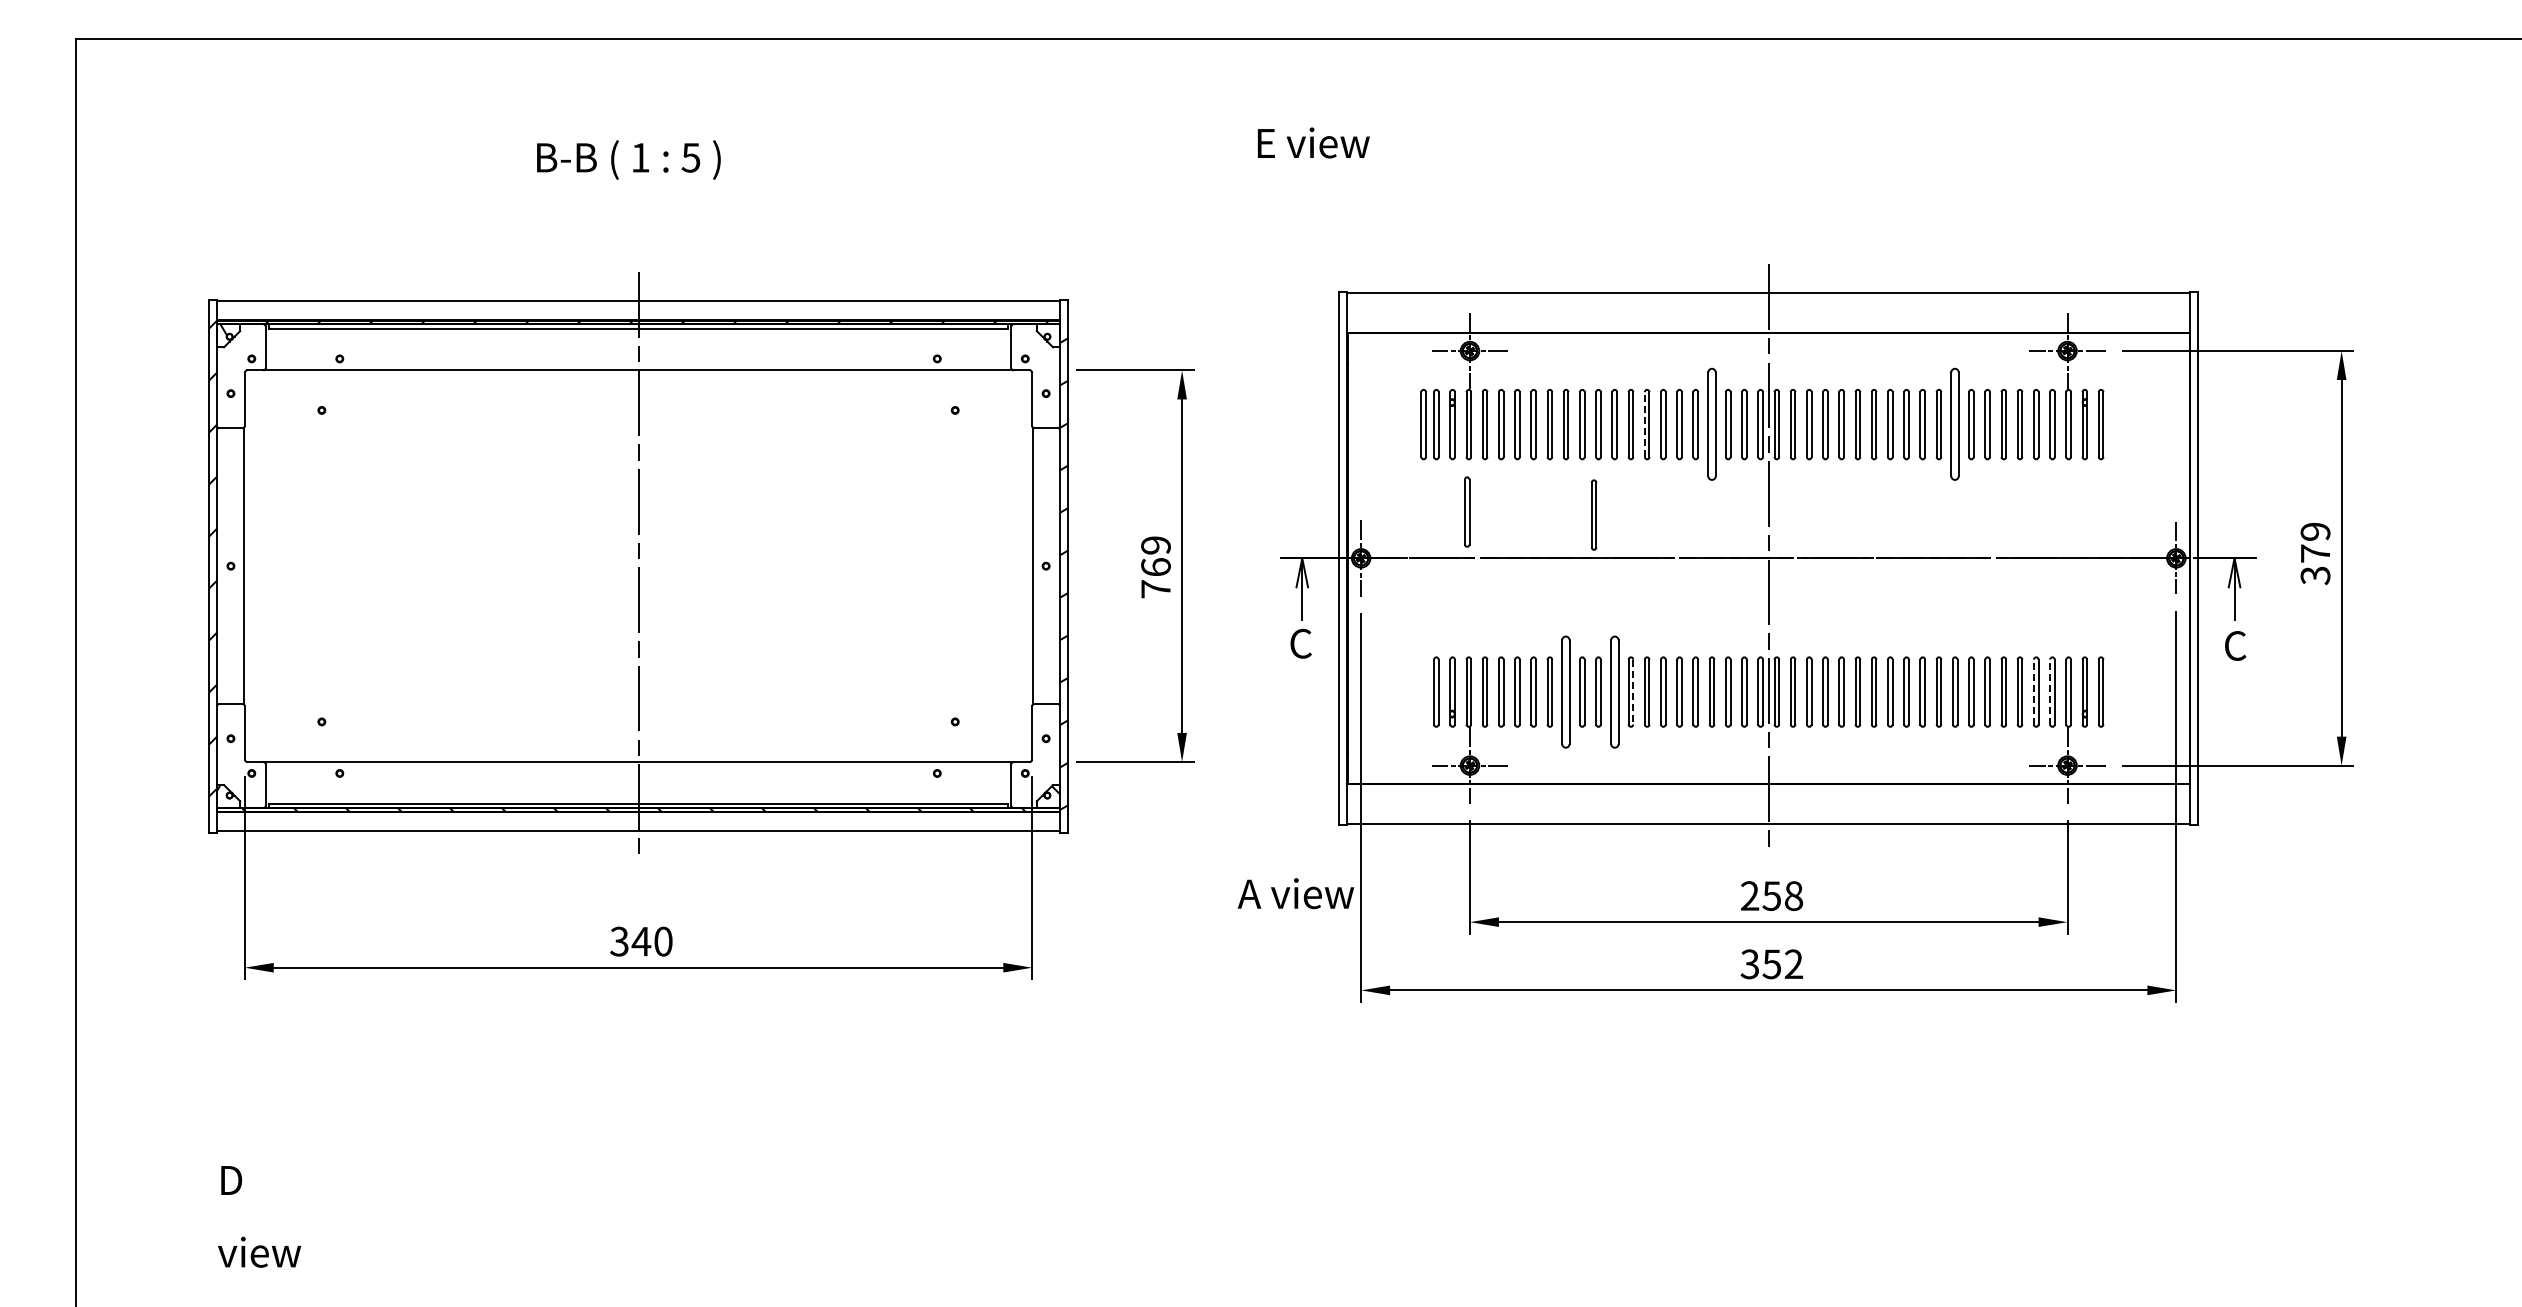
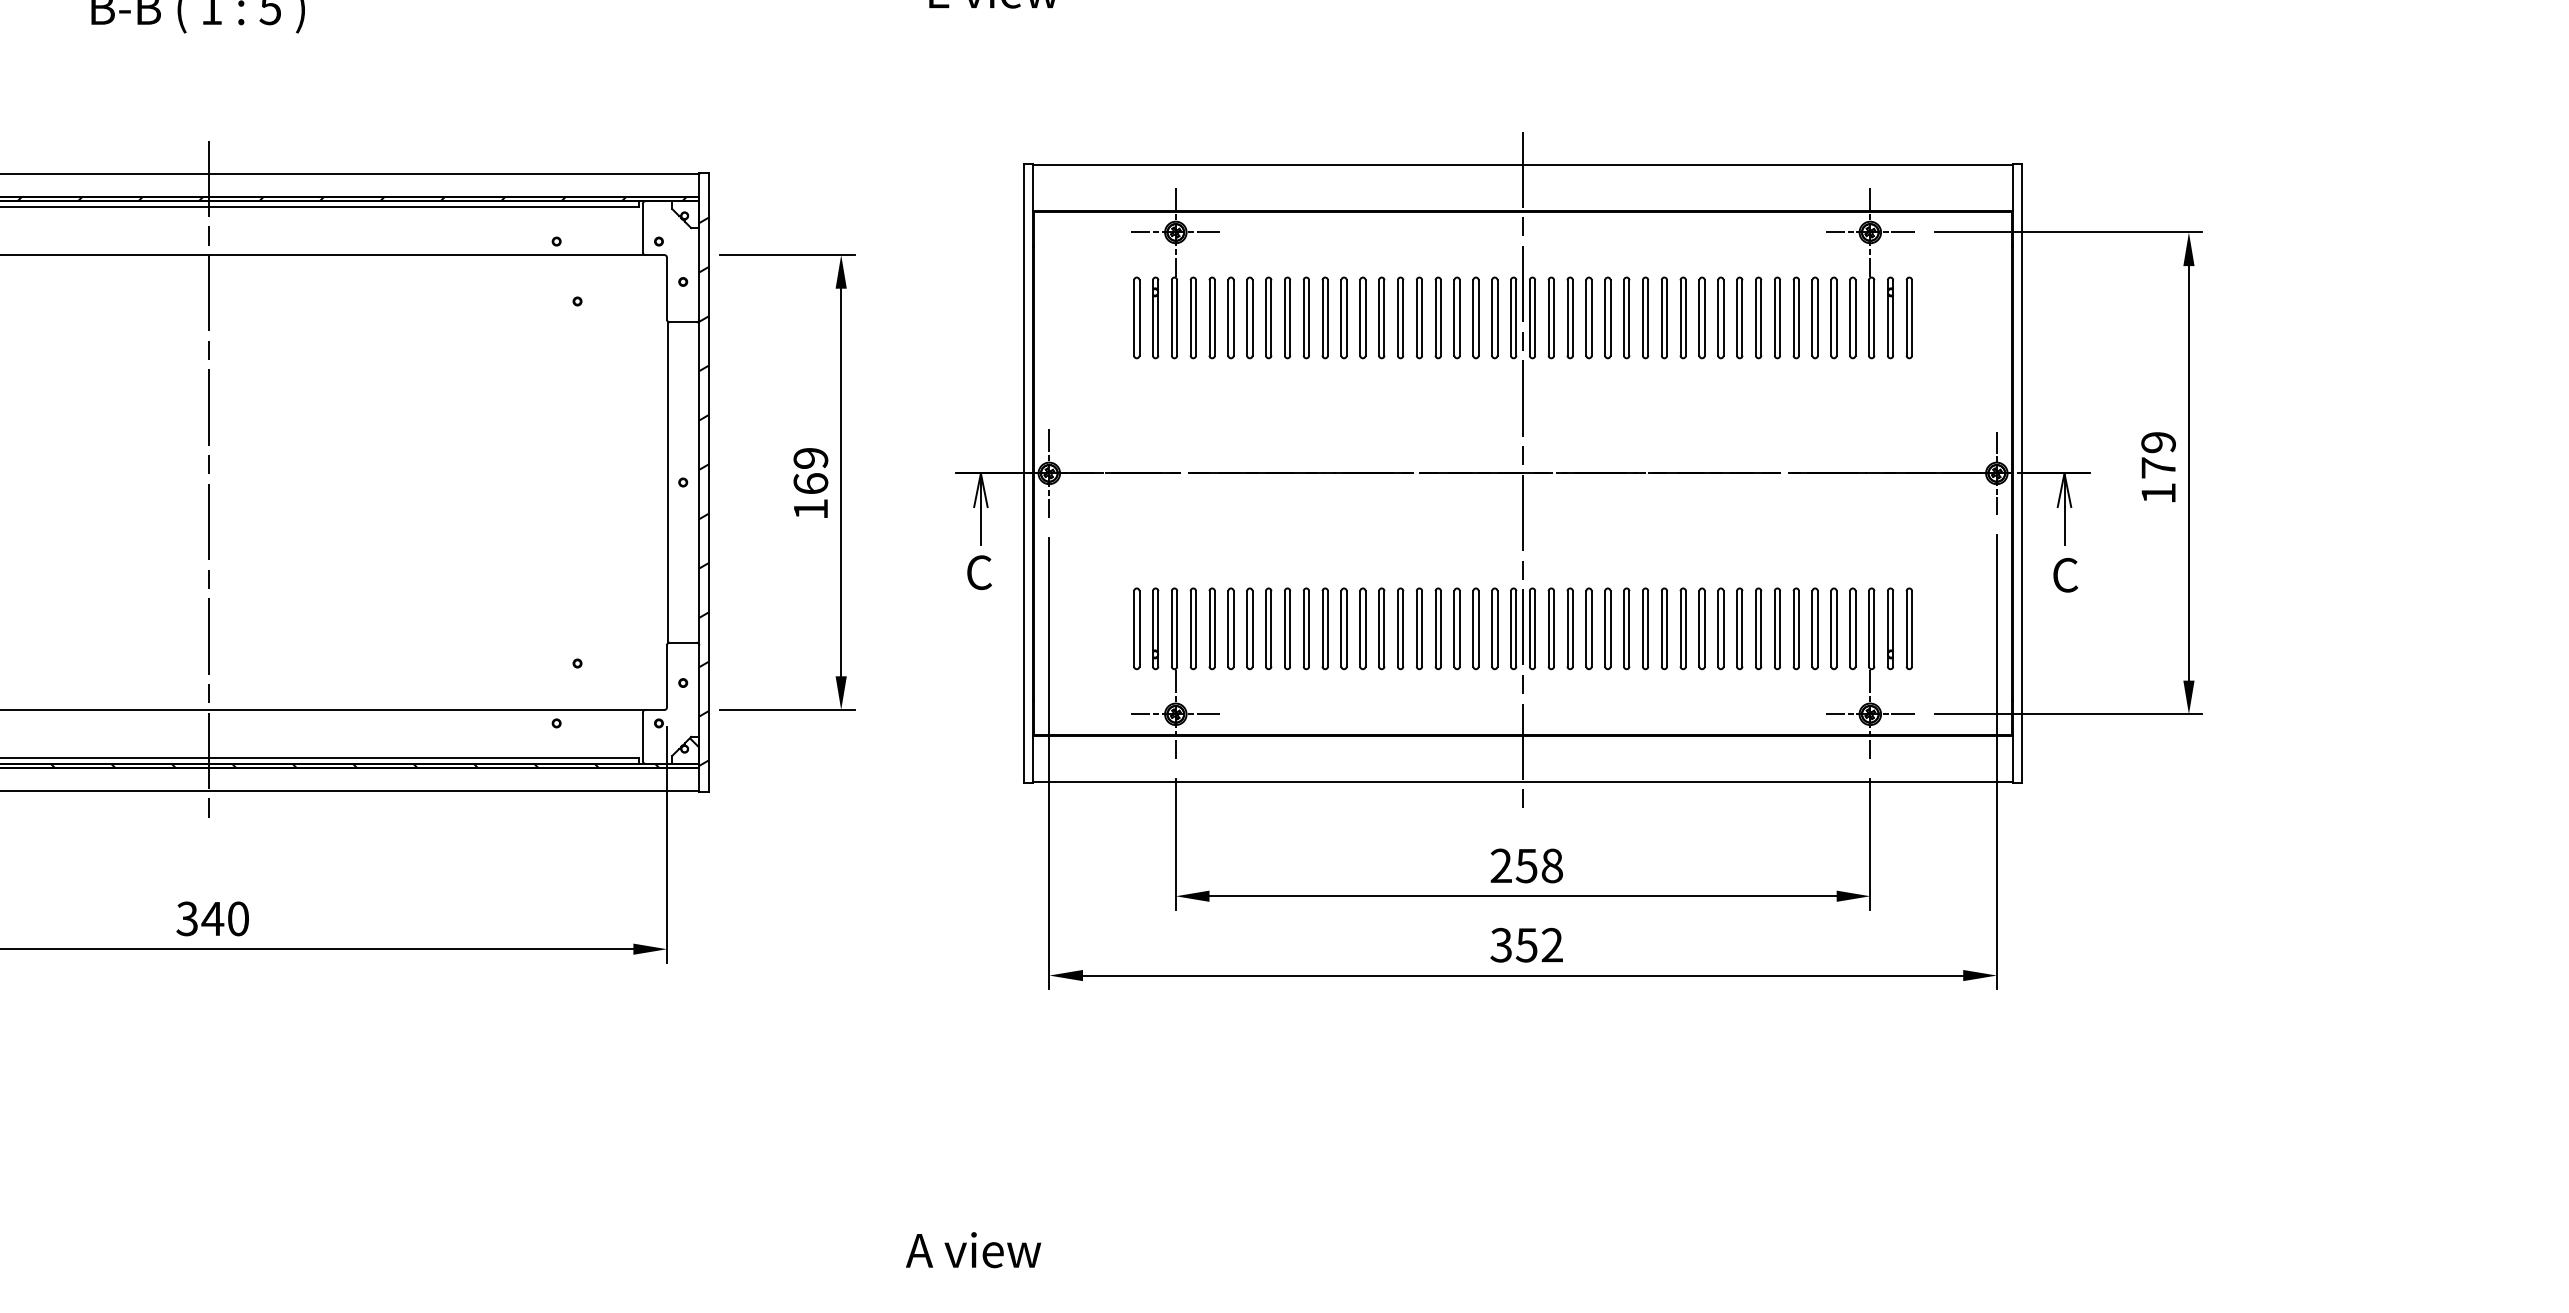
part: (1423, 424) -> (1121, 317), removed
line: (1644, 424) -> (1378, 317), dashed -> solid
part: (1711, 424) -> (1456, 317), size x0.62
part: (1955, 424) -> (1740, 317), size x0.62
part: (1467, 511) -> (1172, 418), removed
part: (1594, 514) -> (1320, 422), removed
text: (2315, 575) -> (2158, 493), 379 -> 179
text: (1155, 589) -> (810, 509), 769 -> 169
part: (1566, 691) -> (1288, 628), size x0.62
part: (1614, 691) -> (1343, 628), size x0.62
line: (2033, 691) -> (1830, 628), dashed -> solid
line: (2050, 691) -> (1850, 628), dashed -> solid
line: (1633, 692) -> (1365, 629), dashed -> solid
text: (1295, 893) -> (973, 1249), moved

